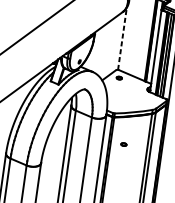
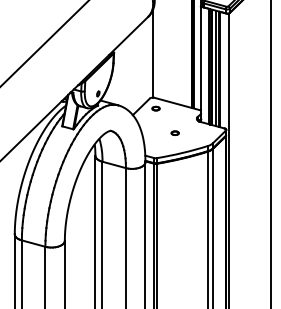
line: (122, 39) -> (152, 54), dashed -> solid
part: (123, 143) -> (174, 132), moved

